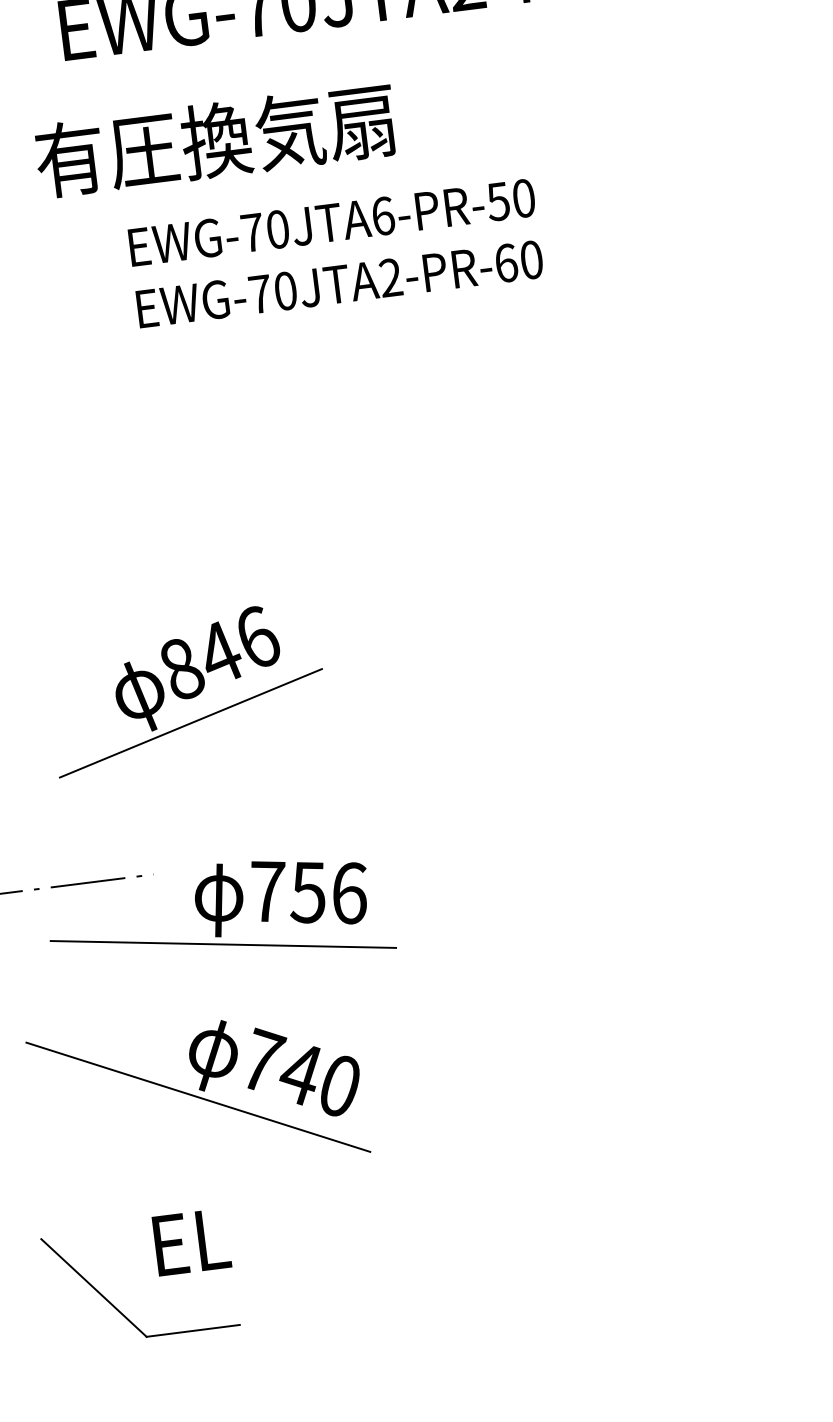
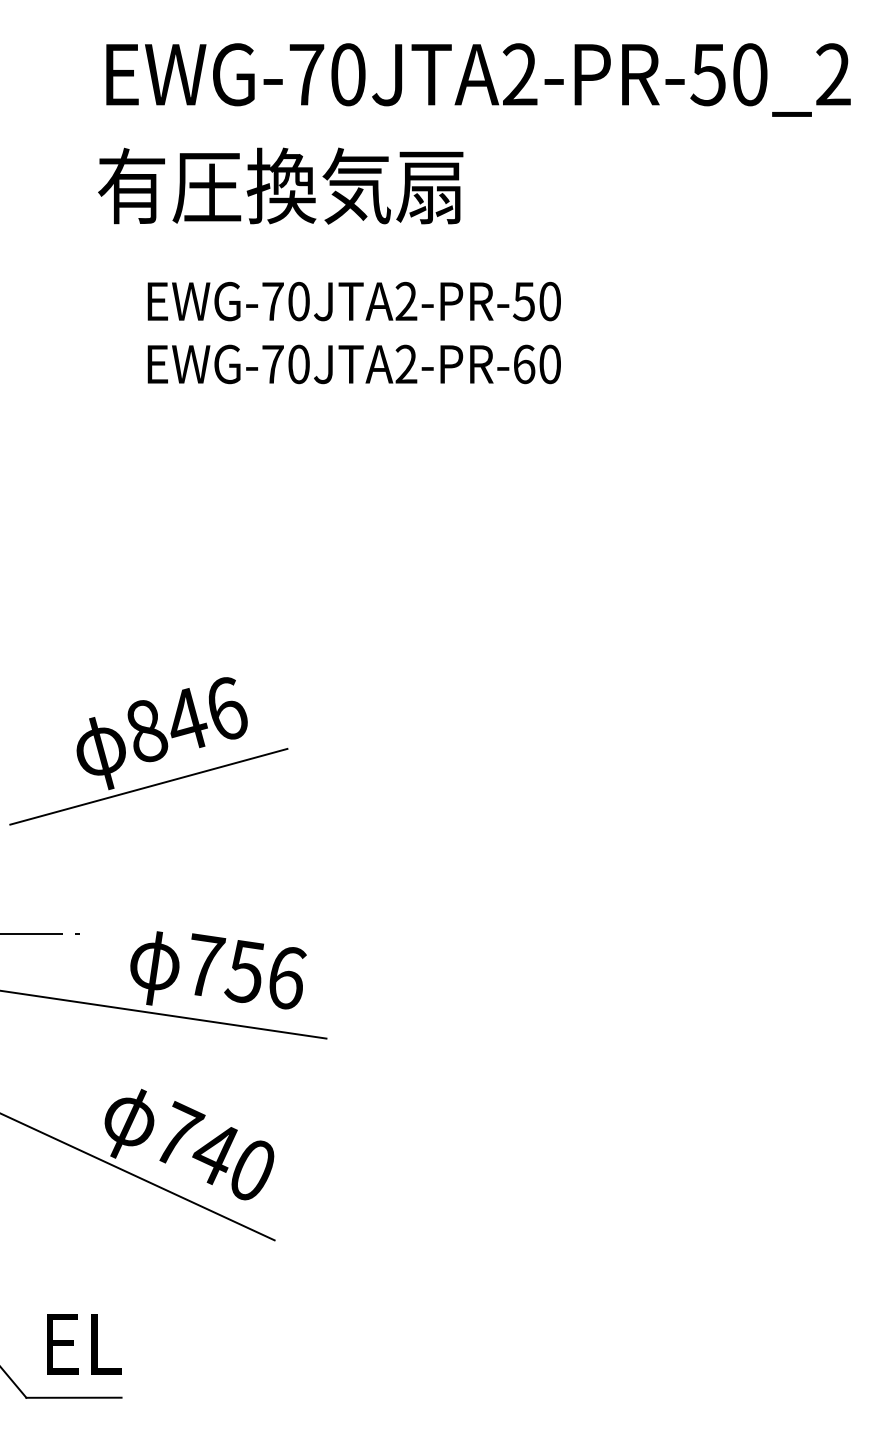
text: (215, 139) -> (280, 185), moved
text: (383, 216) -> (406, 301), EWG-70JTA6-PR-50 -> EWG-70JTA2-PR-50
text: (192, 1242) -> (84, 1344), moved

